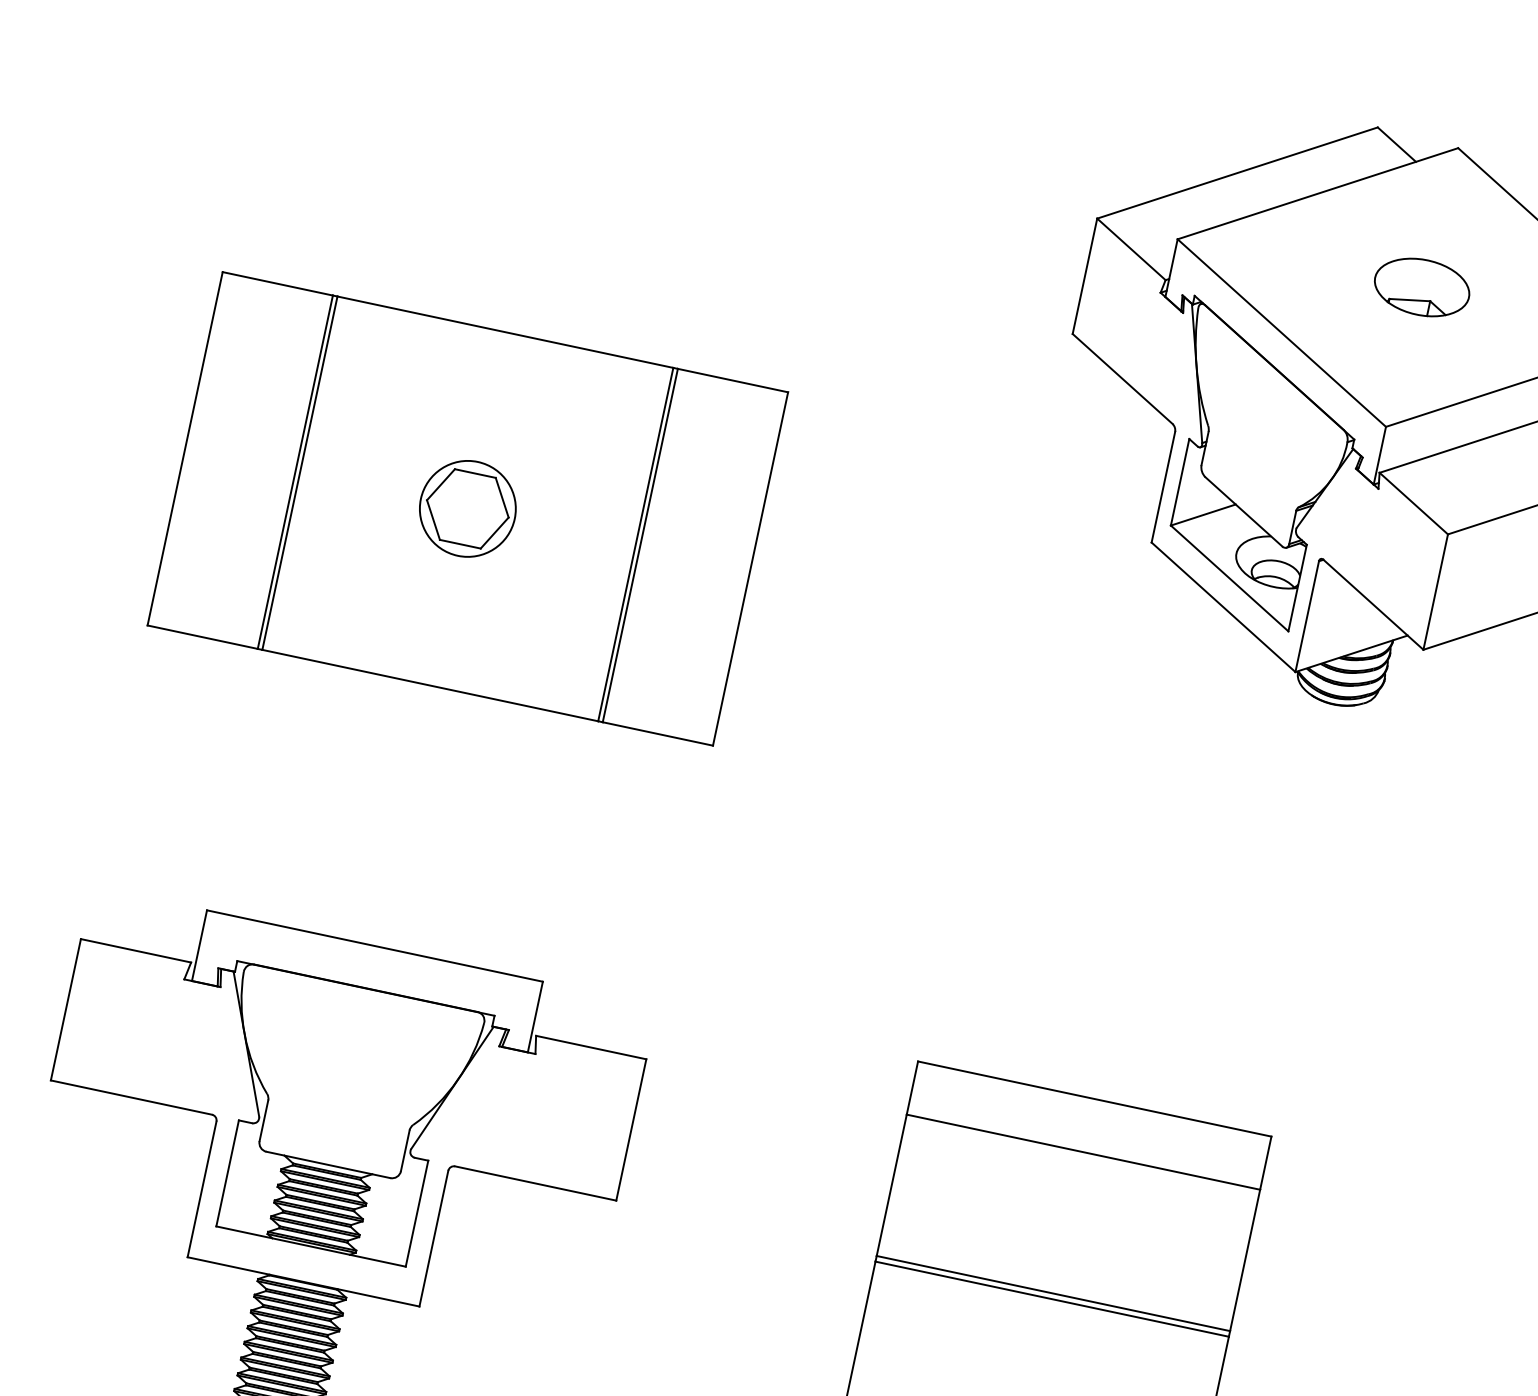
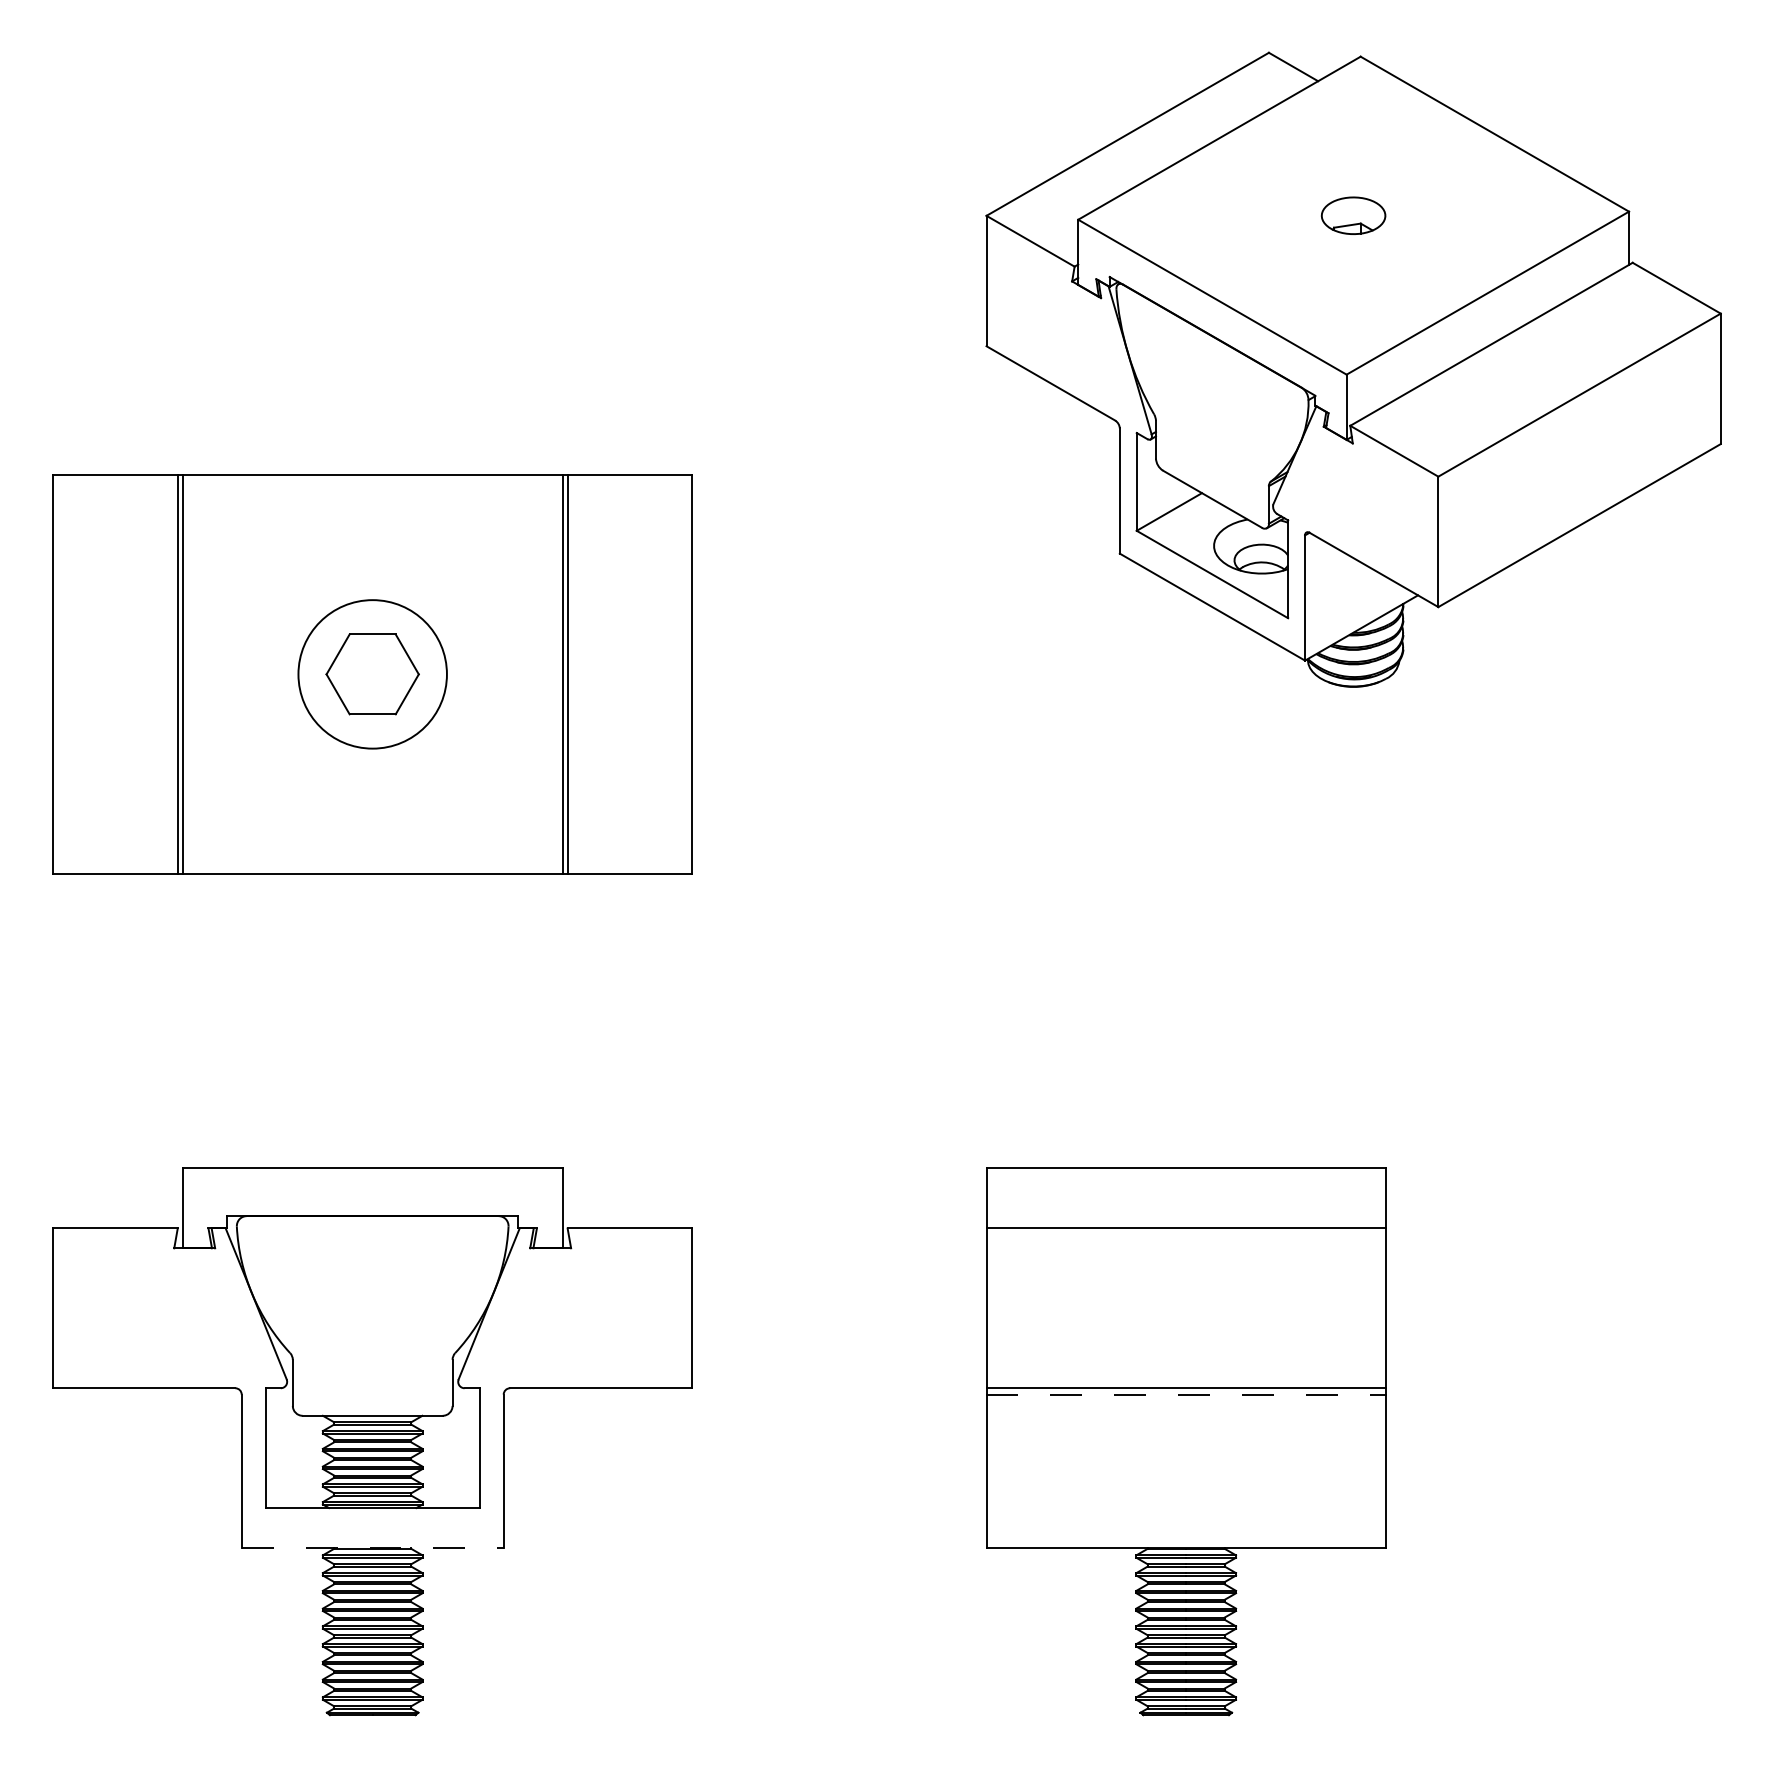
part: (1421, 287) -> (1353, 215), size x0.6
circle: (467, 508) -> (372, 674), size x1.4
line: (303, 1281) -> (372, 1547), solid -> dashed
line: (1052, 1299) -> (1186, 1394), solid -> dashed

